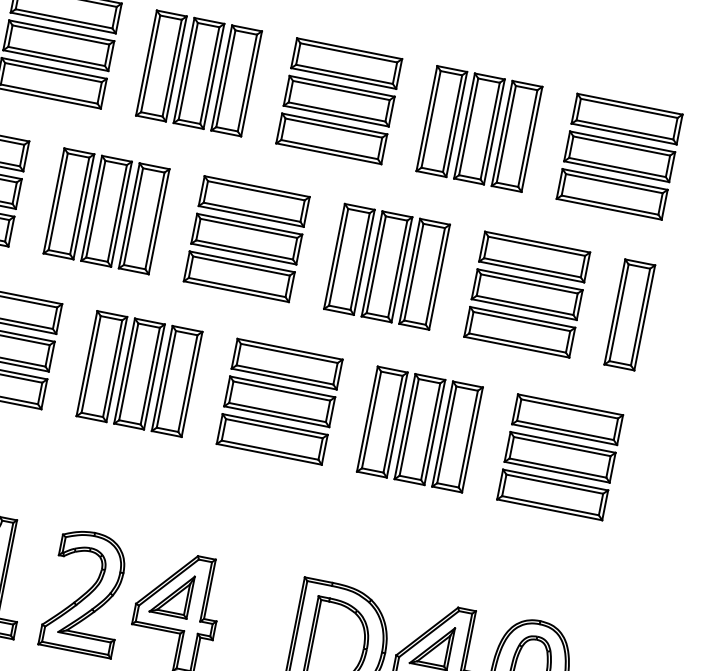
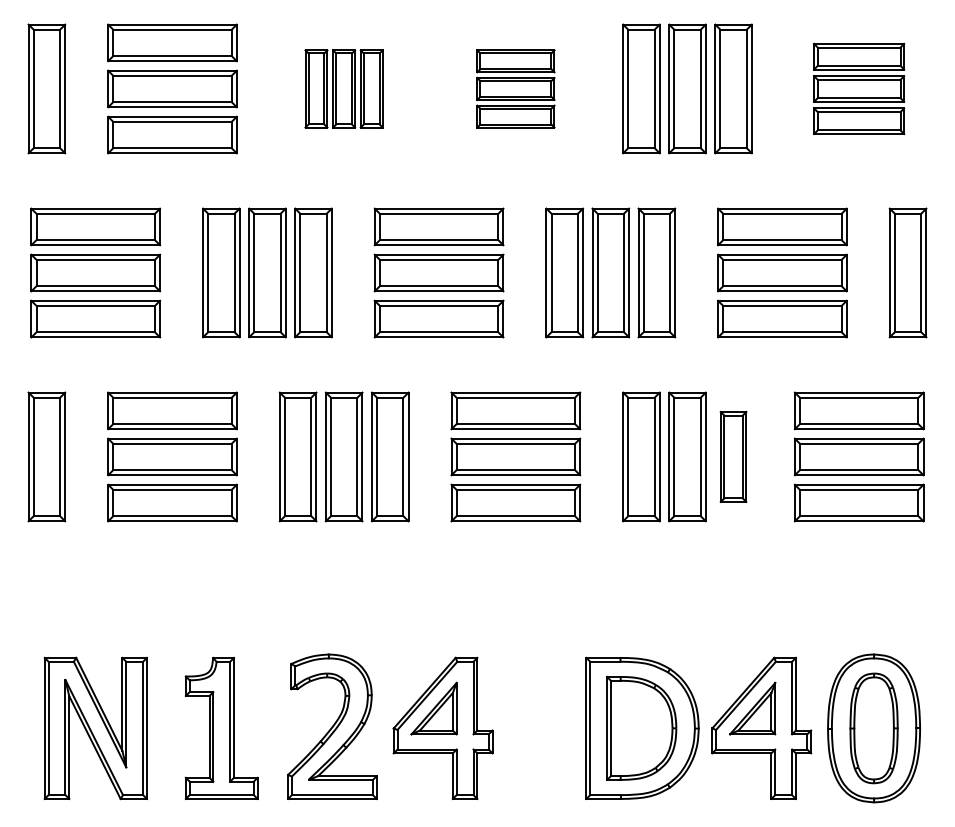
part: (198, 72) -> (343, 88), size x0.6
part: (339, 100) -> (515, 88), size x0.6
part: (619, 156) -> (858, 88), size x0.7
part: (457, 436) -> (733, 456), size x0.7

